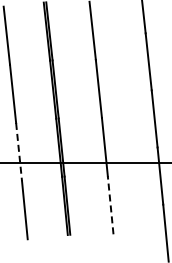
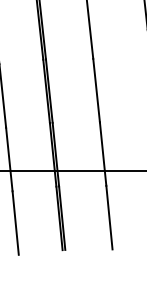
line: (19, 152) -> (9, 160), dashed -> solid
line: (110, 204) -> (109, 216), dashed -> solid

